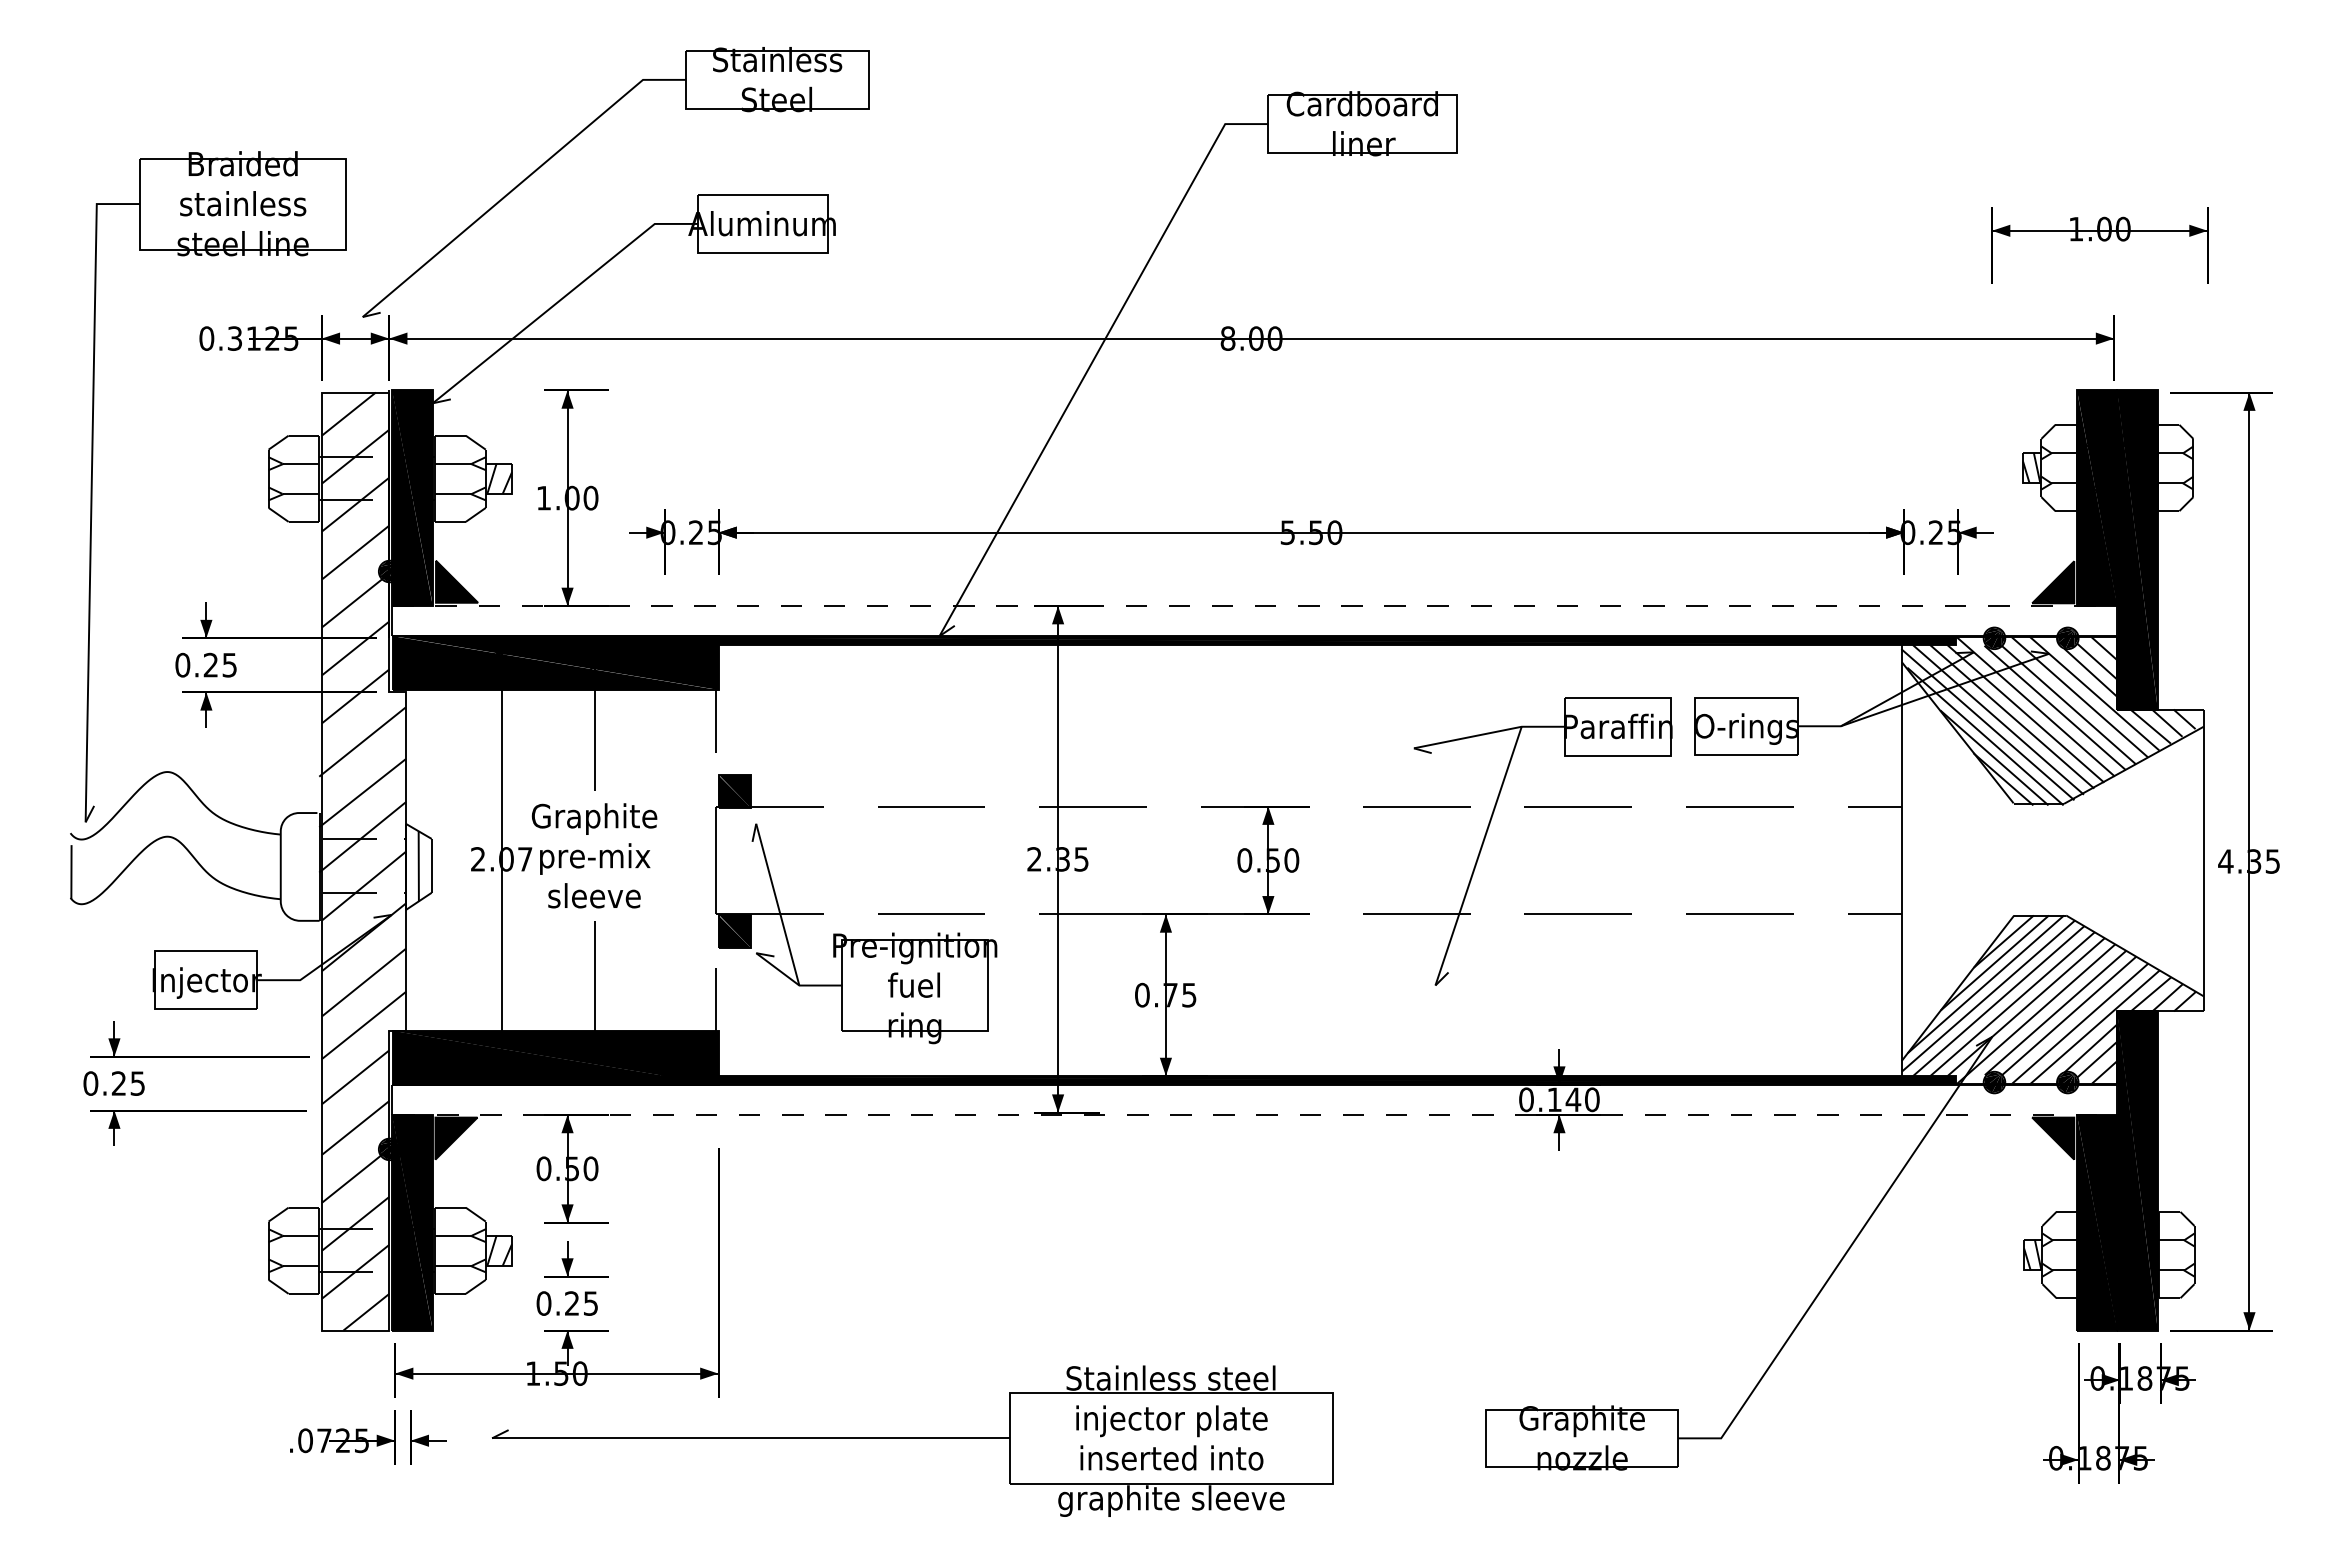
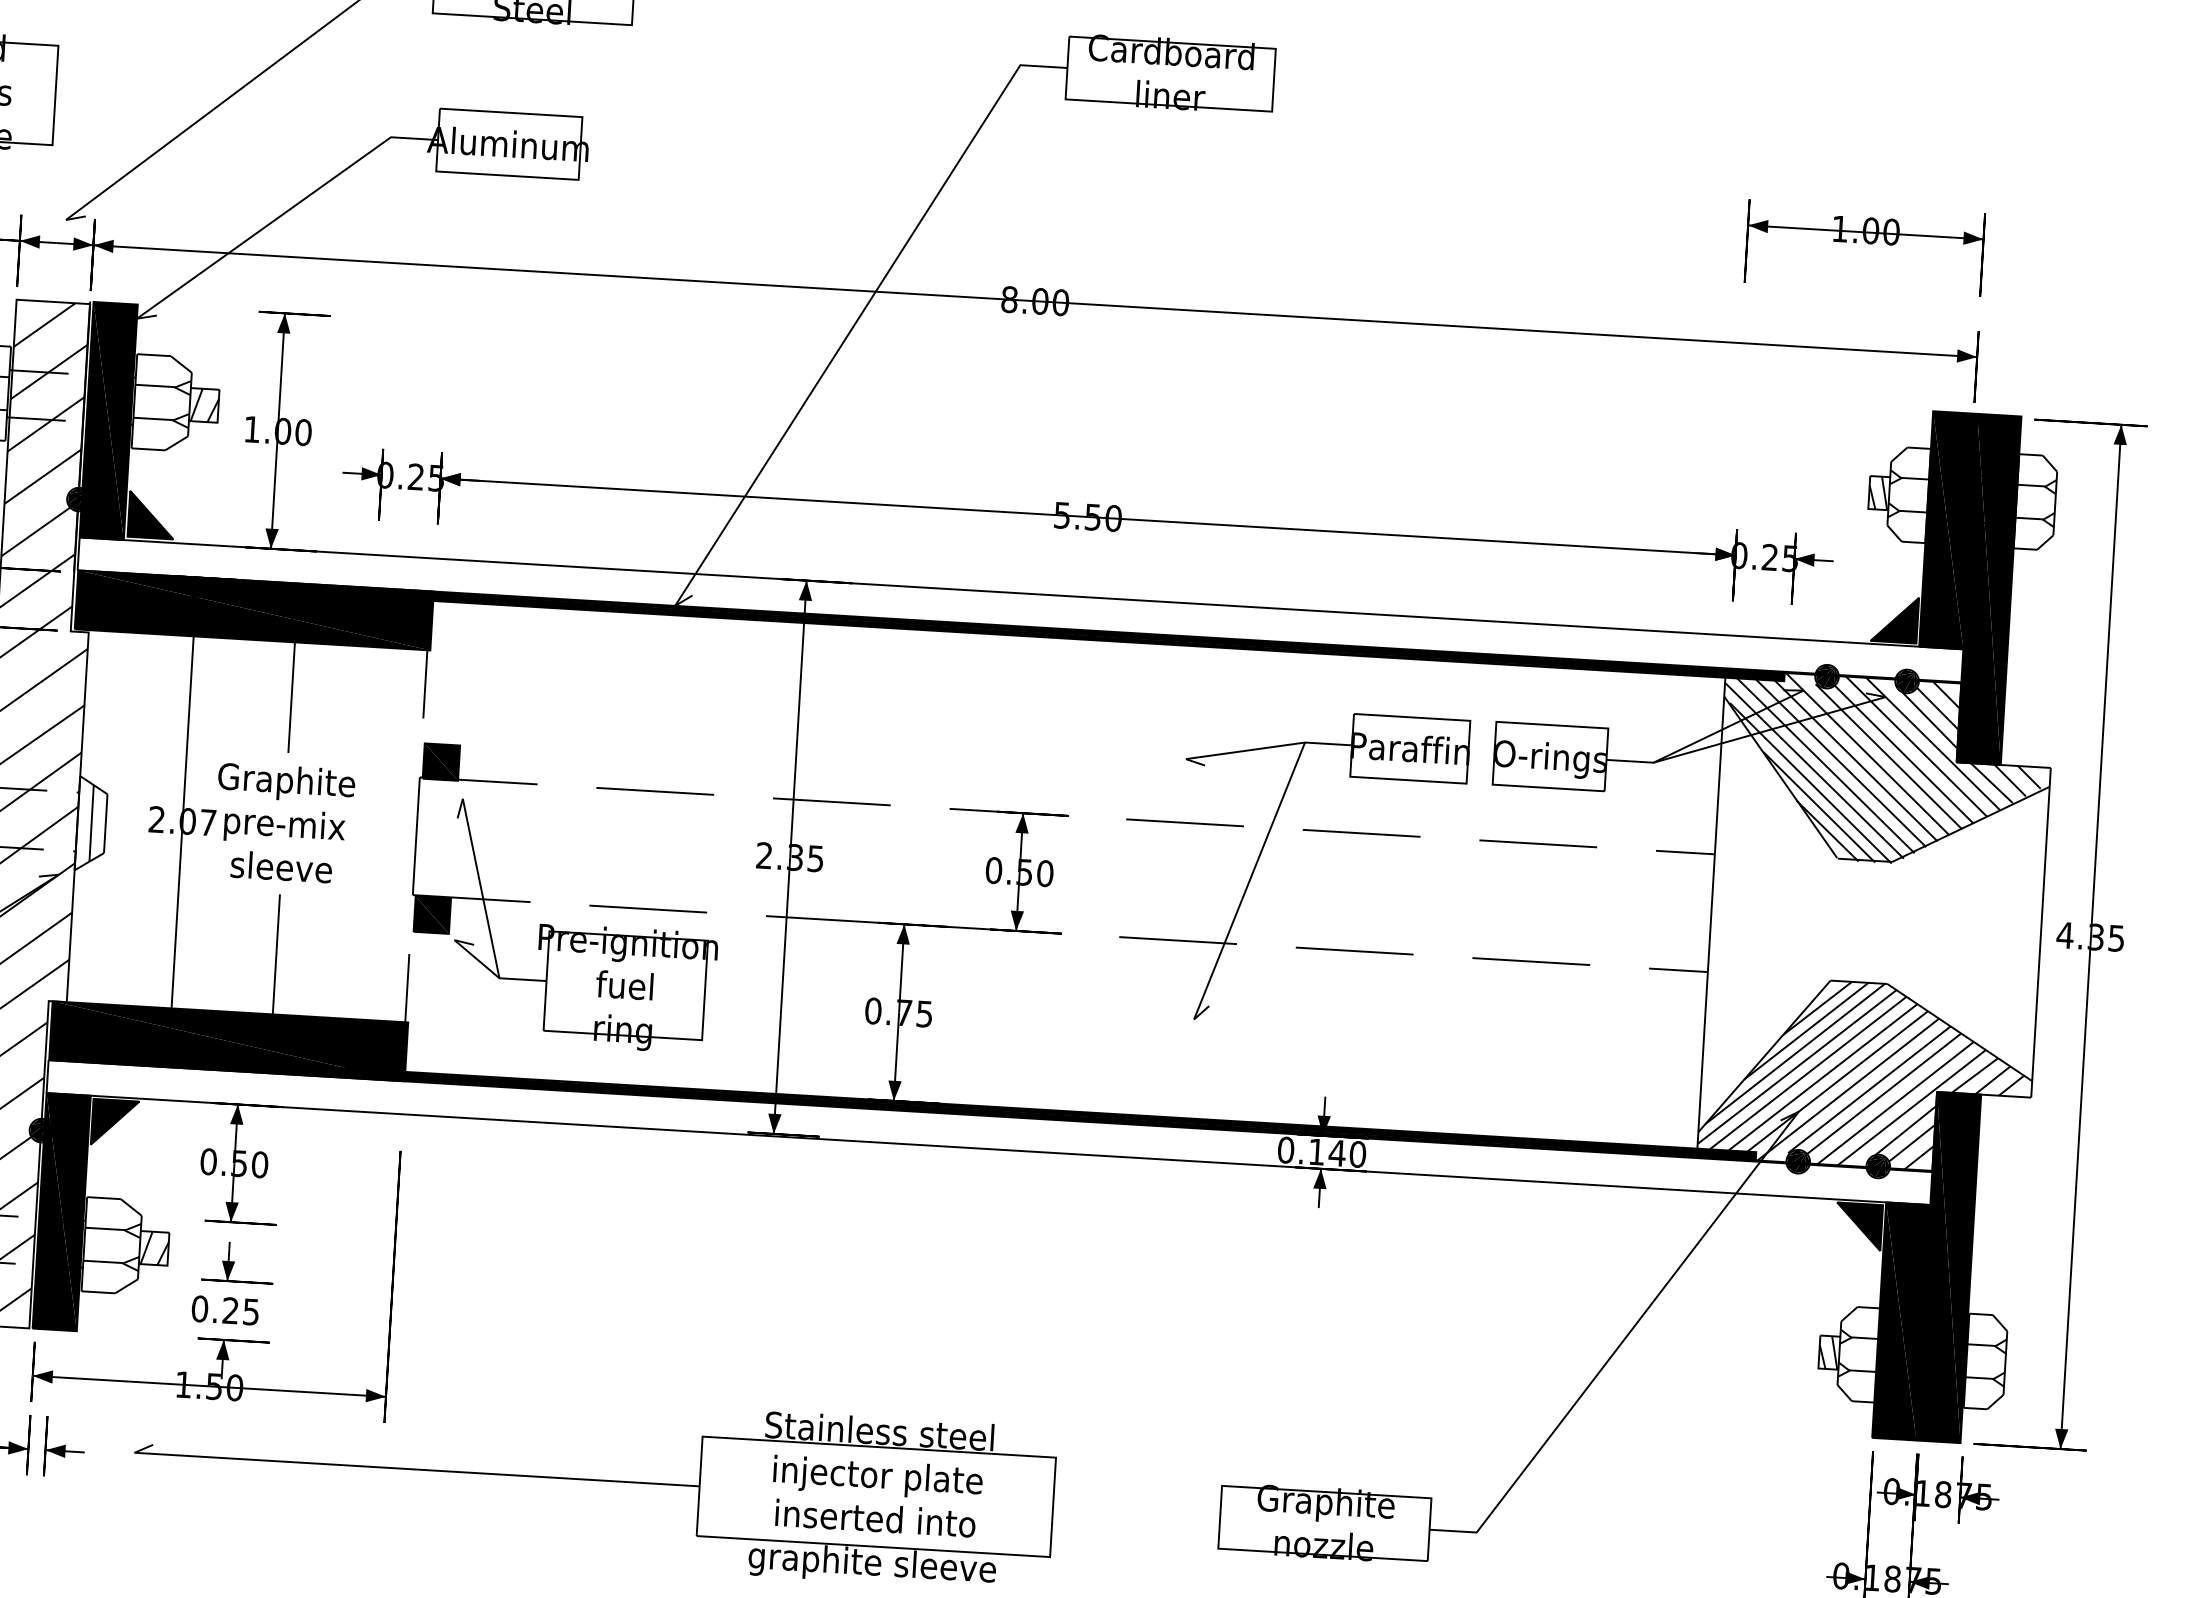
part: (2099, 245) -> (1864, 248), moved
line: (1254, 606) -> (1021, 593), dashed -> solid
line: (1256, 1114) -> (990, 1148), dashed -> solid

